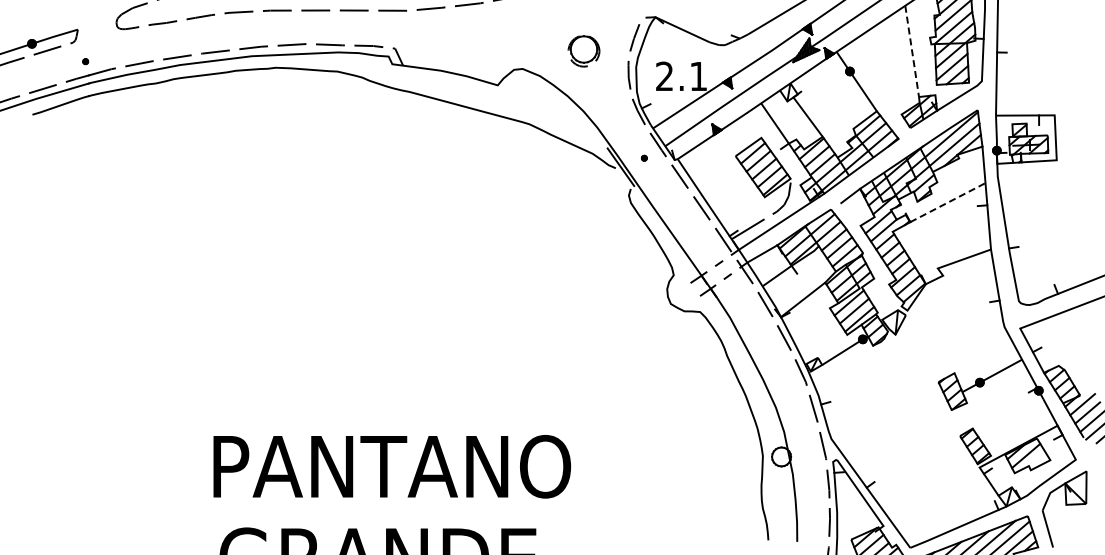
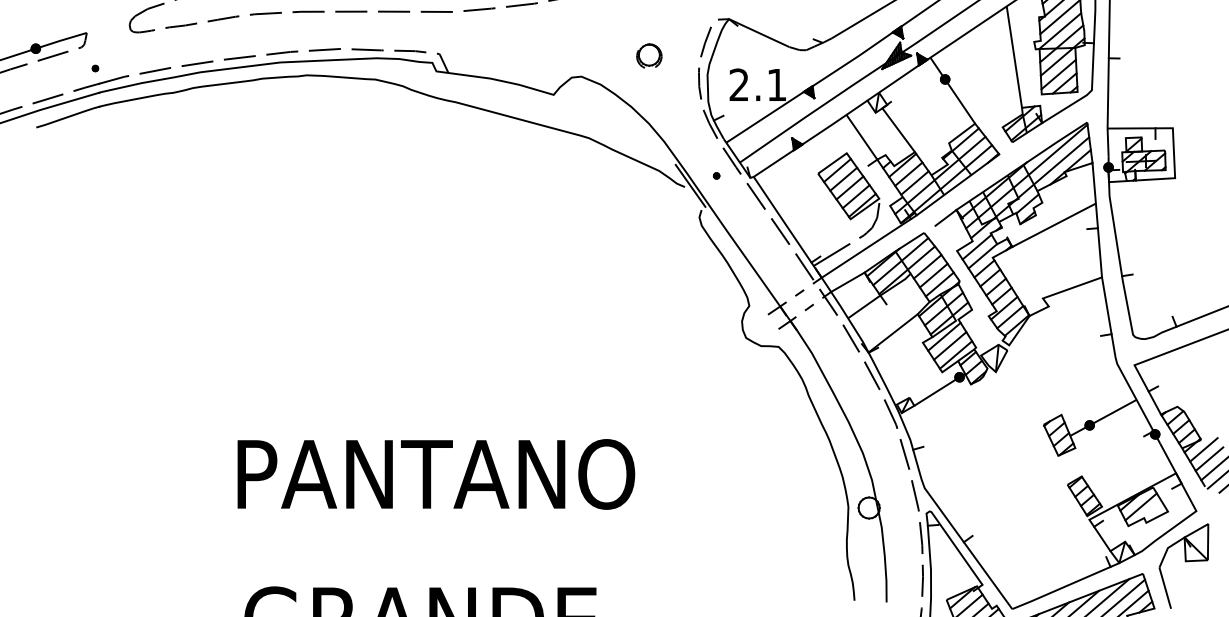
part: (583, 49) -> (648, 55), size x0.71
line: (912, 51) -> (1014, 57), dashed -> solid
line: (948, 202) -> (1054, 225), dashed -> solid
text: (392, 466) -> (436, 474), moved

